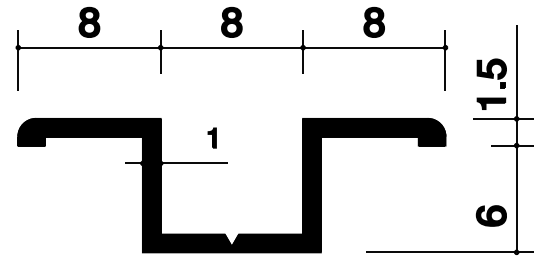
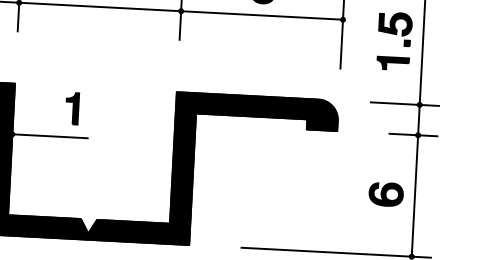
part: (491, 83) -> (394, 40), moved
part: (212, 137) -> (72, 107), size x1.43
part: (490, 215) -> (385, 193), moved

